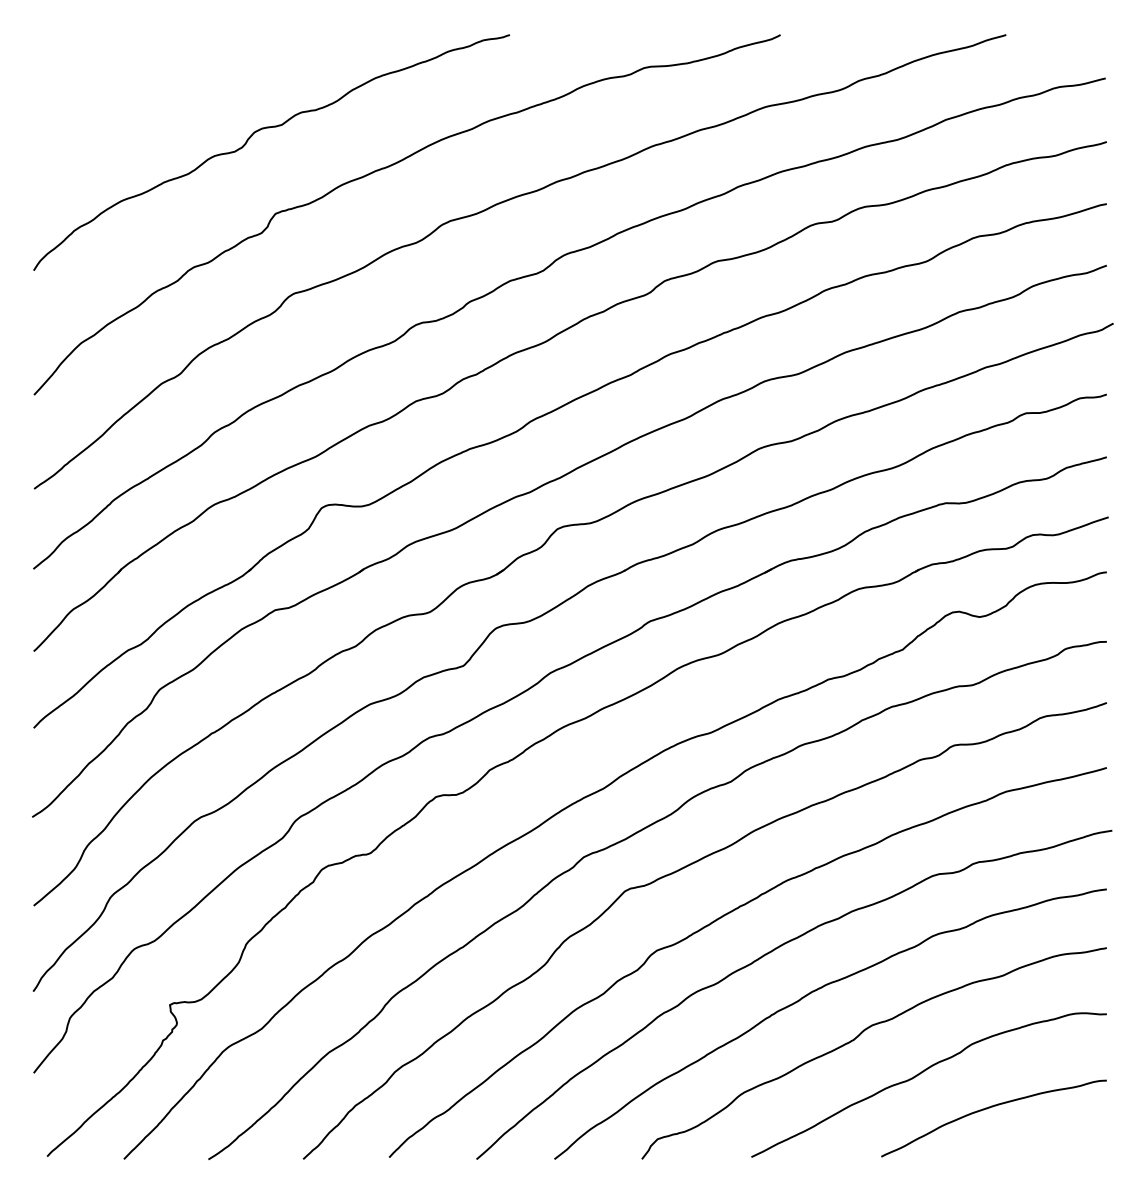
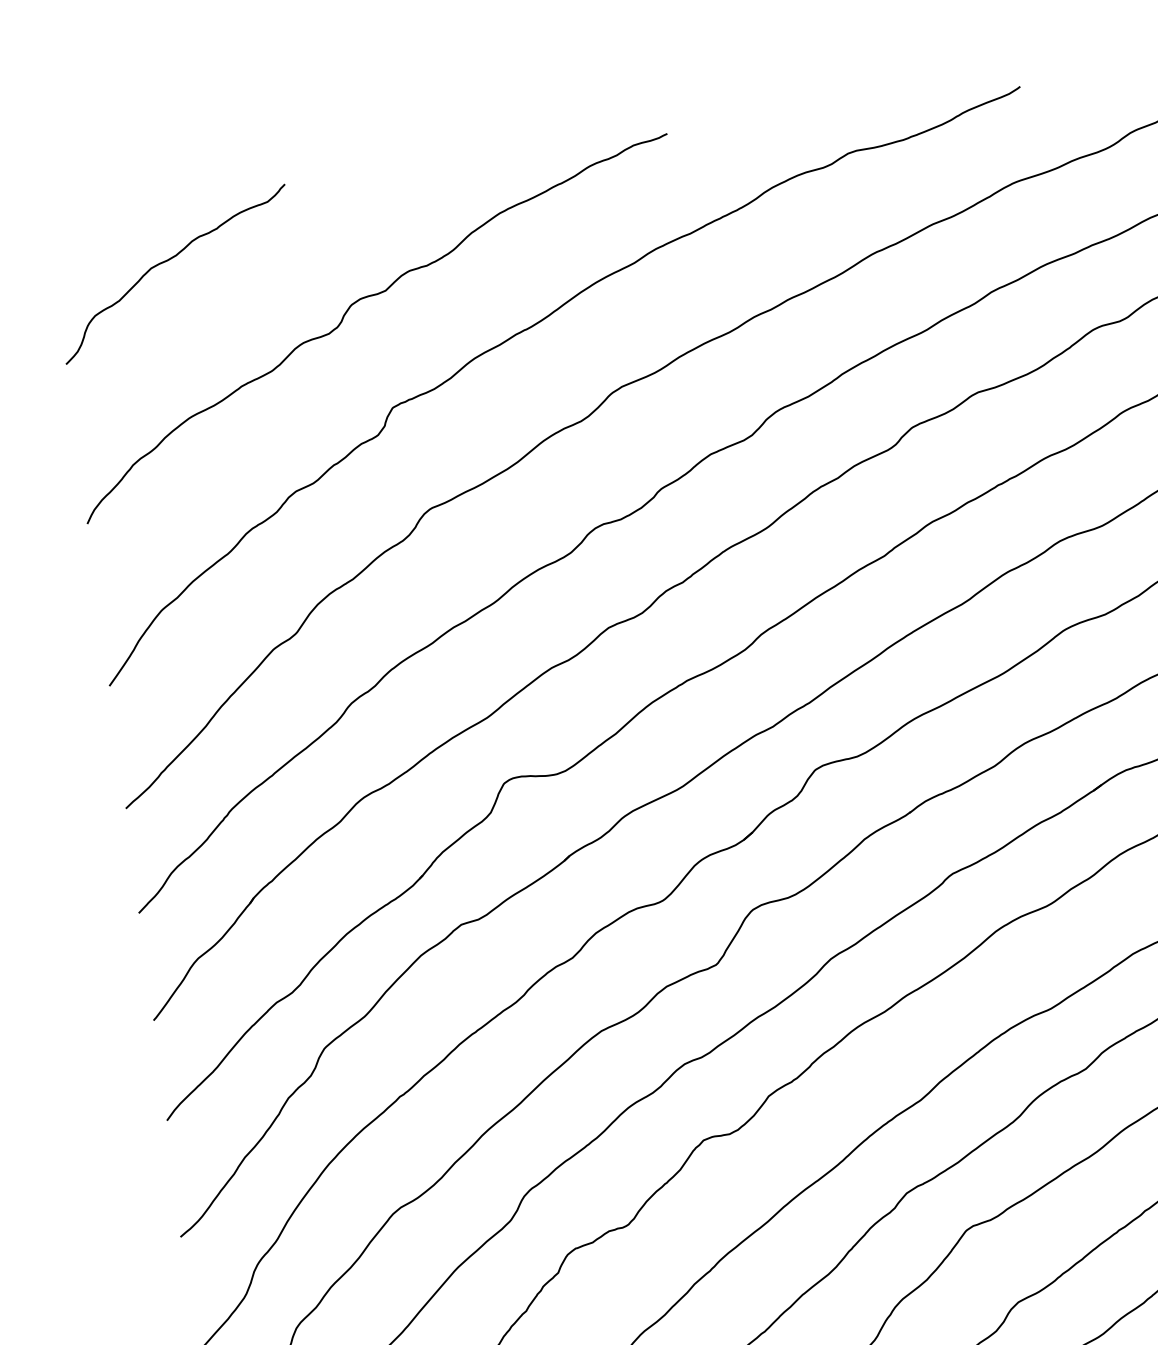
curve: (120, 81) -> (167, 262), added

